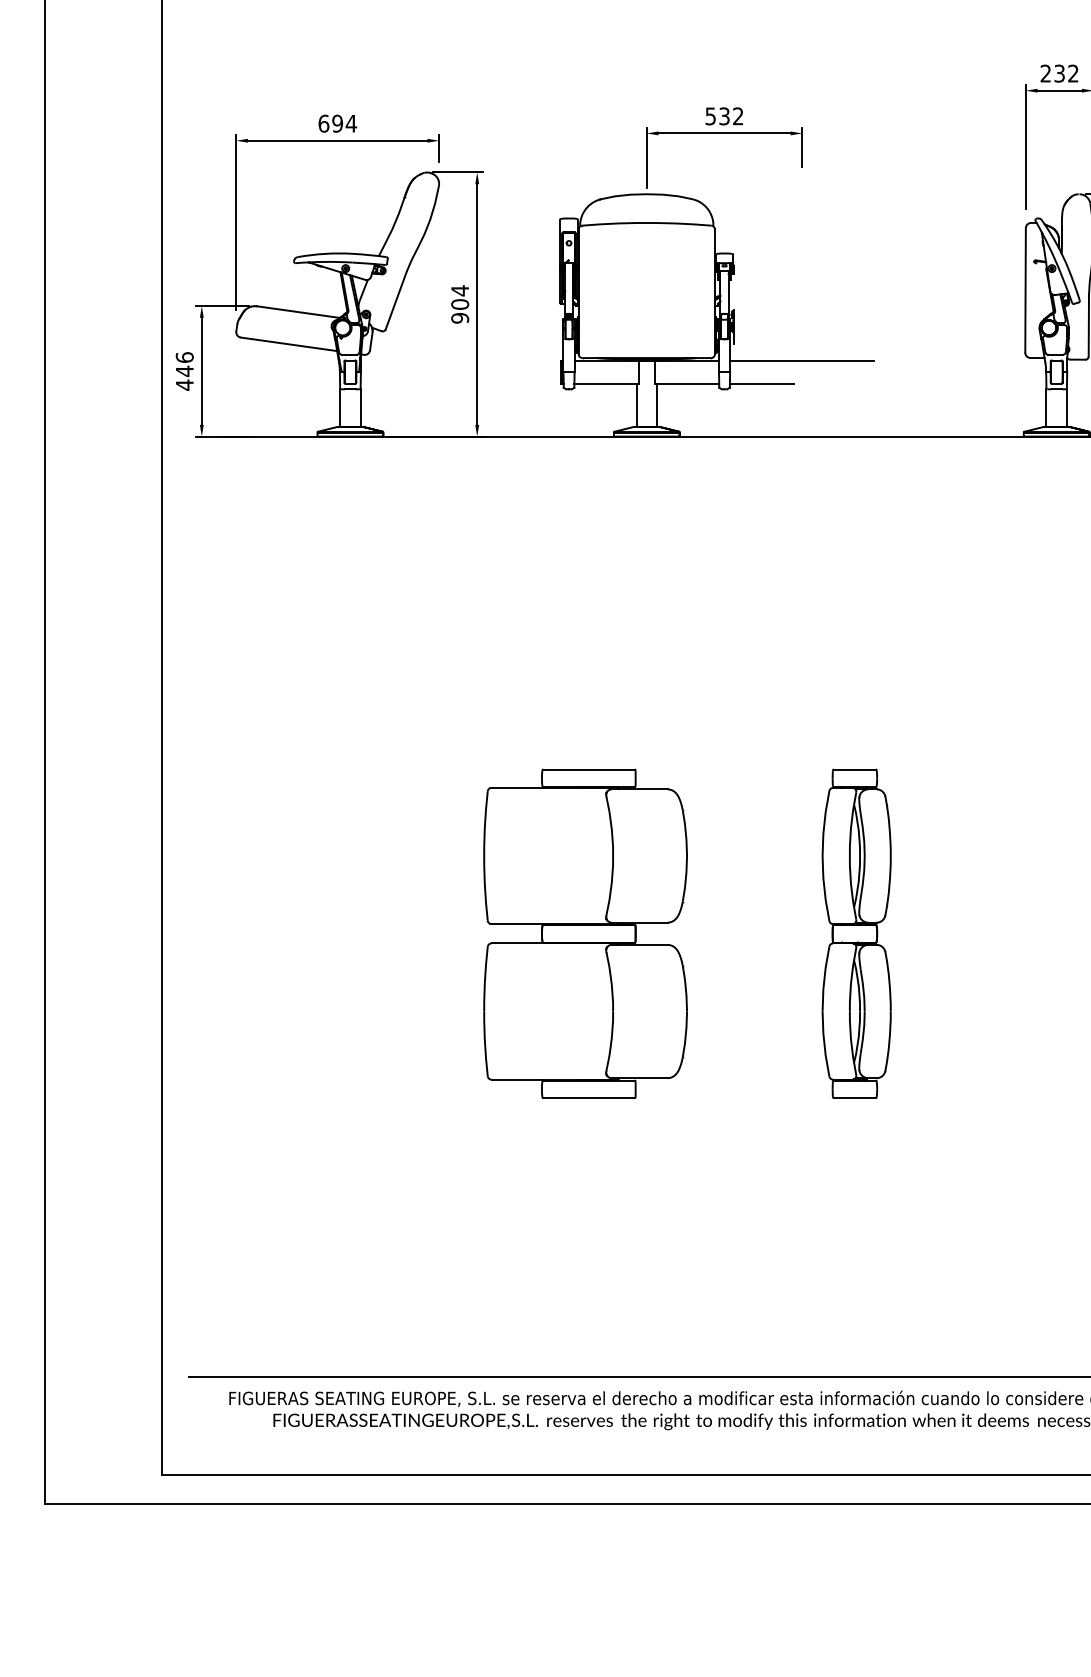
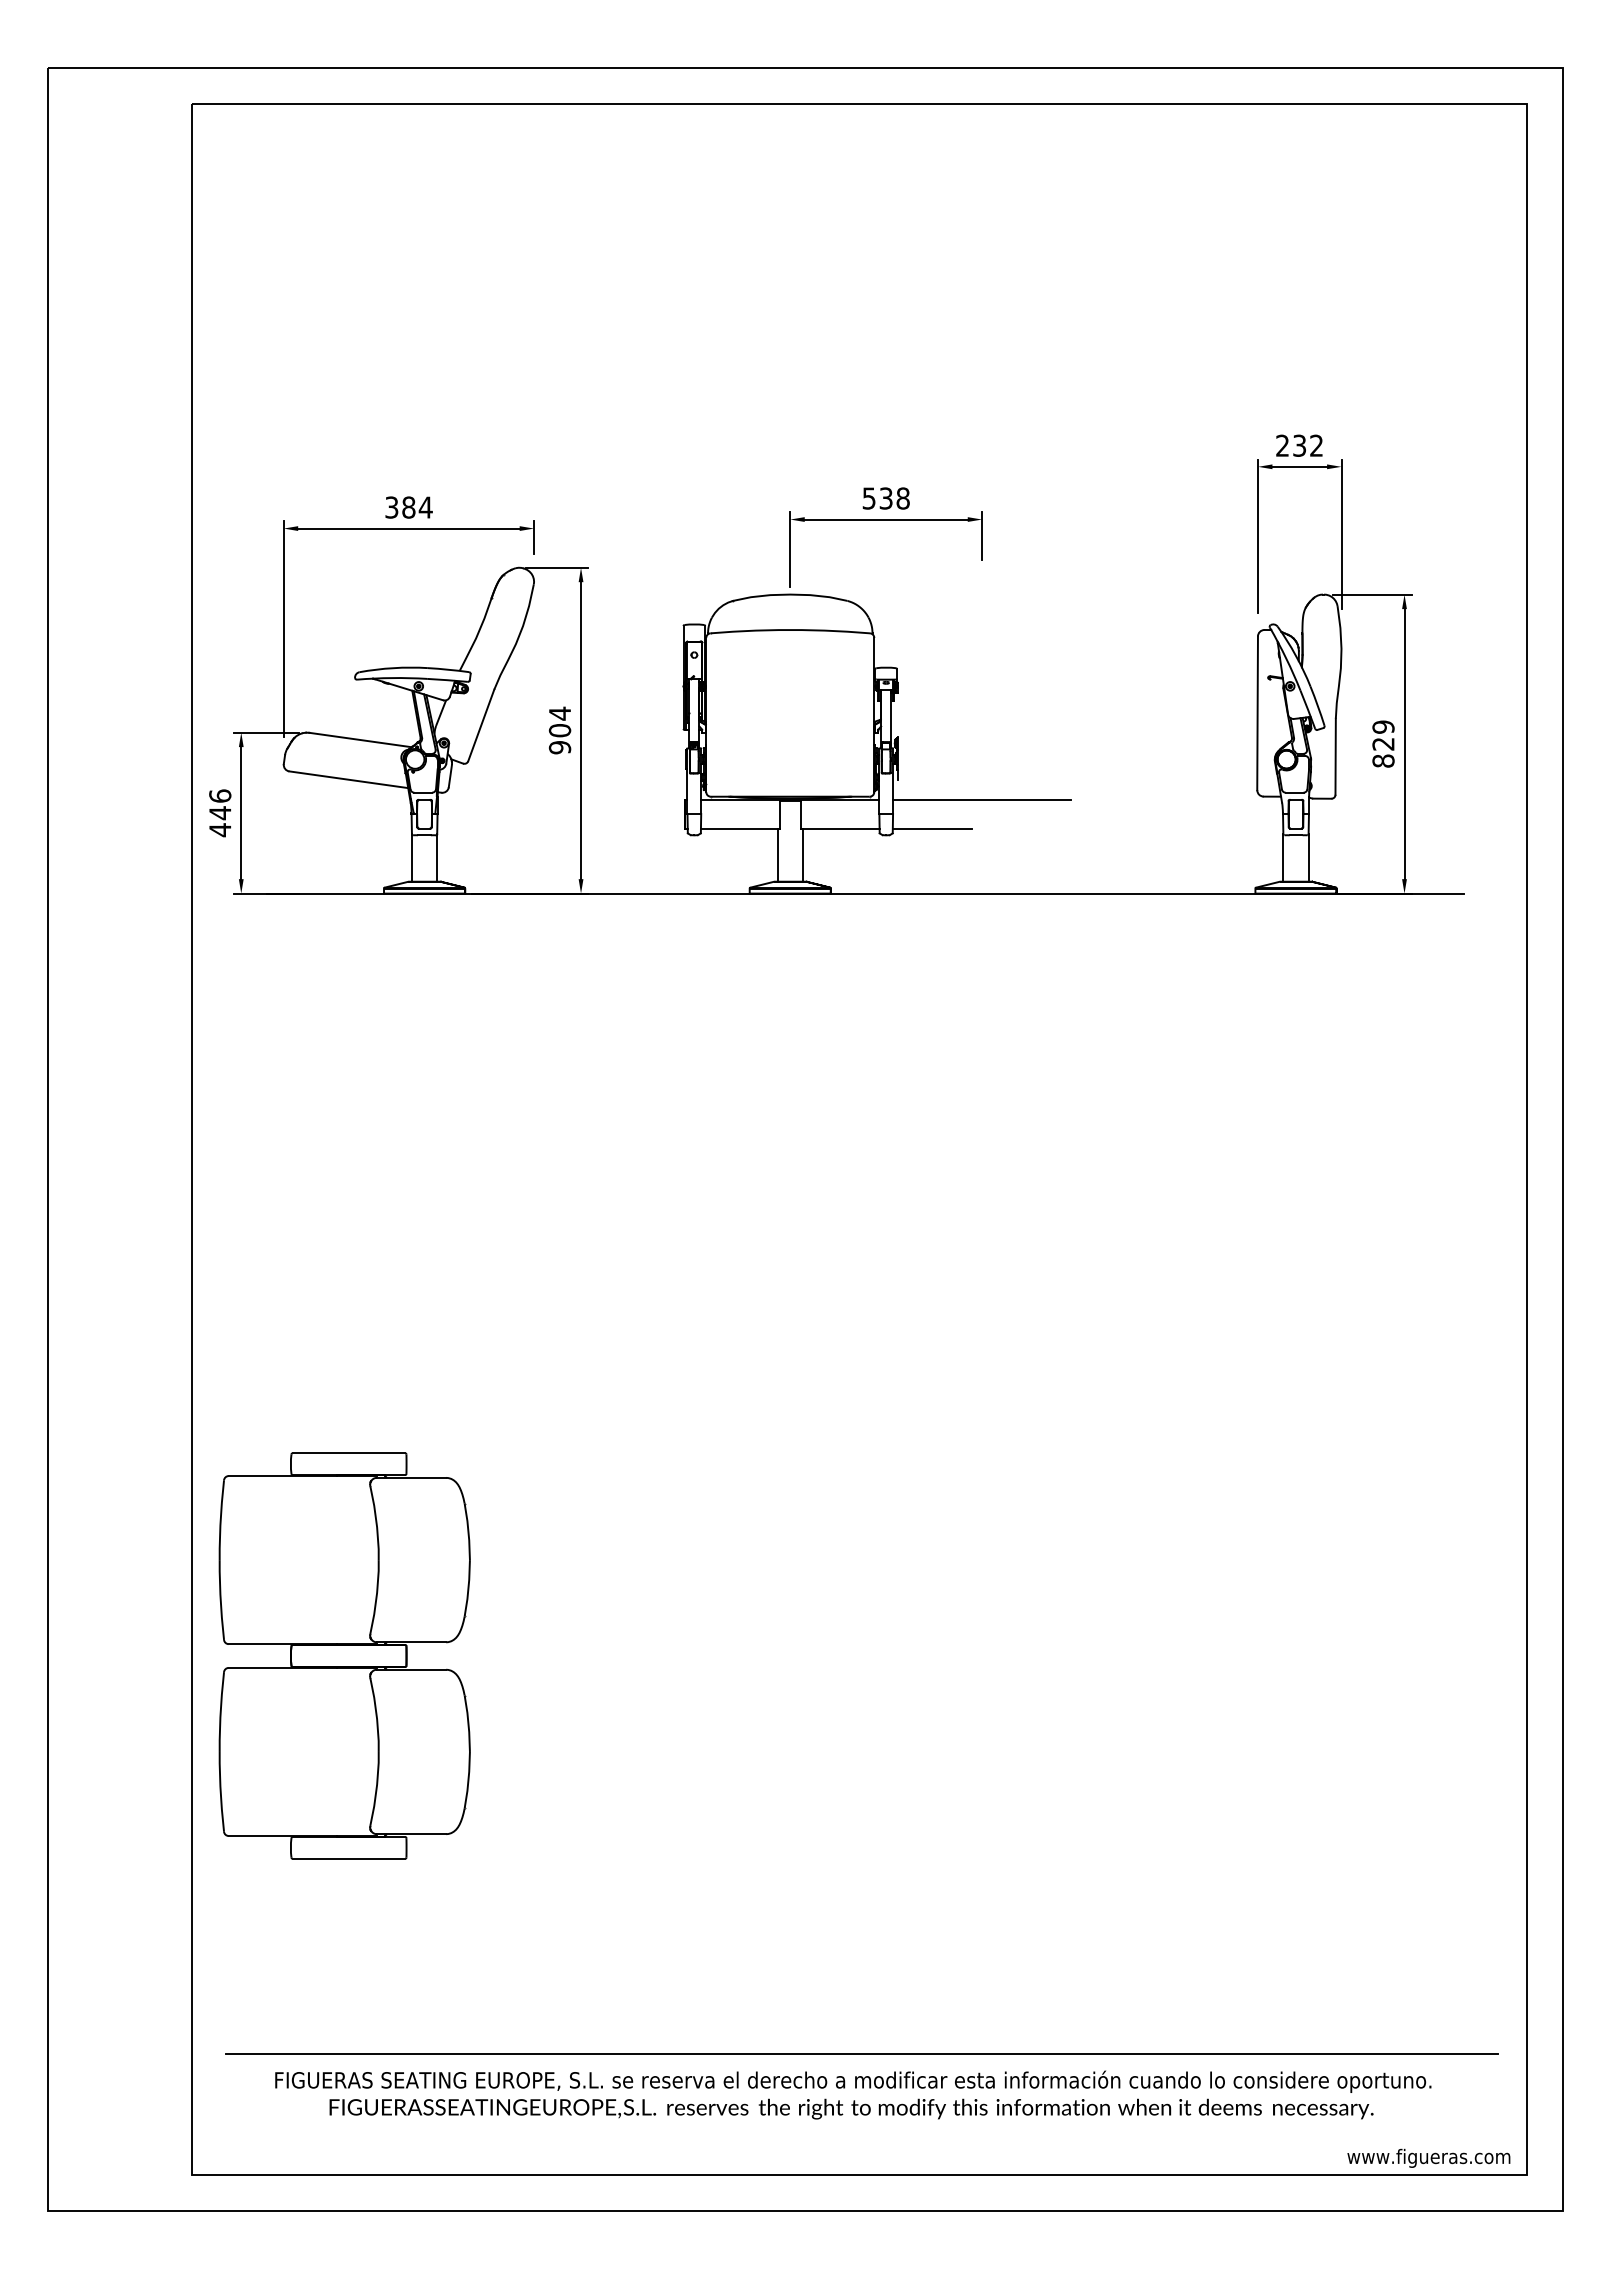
text: (737, 116) -> (902, 498), 532 -> 538
text: (330, 123) -> (400, 507), 694 -> 384
part: (585, 933) -> (344, 1655), moved
part: (856, 933) -> (1049, 1506), removed

